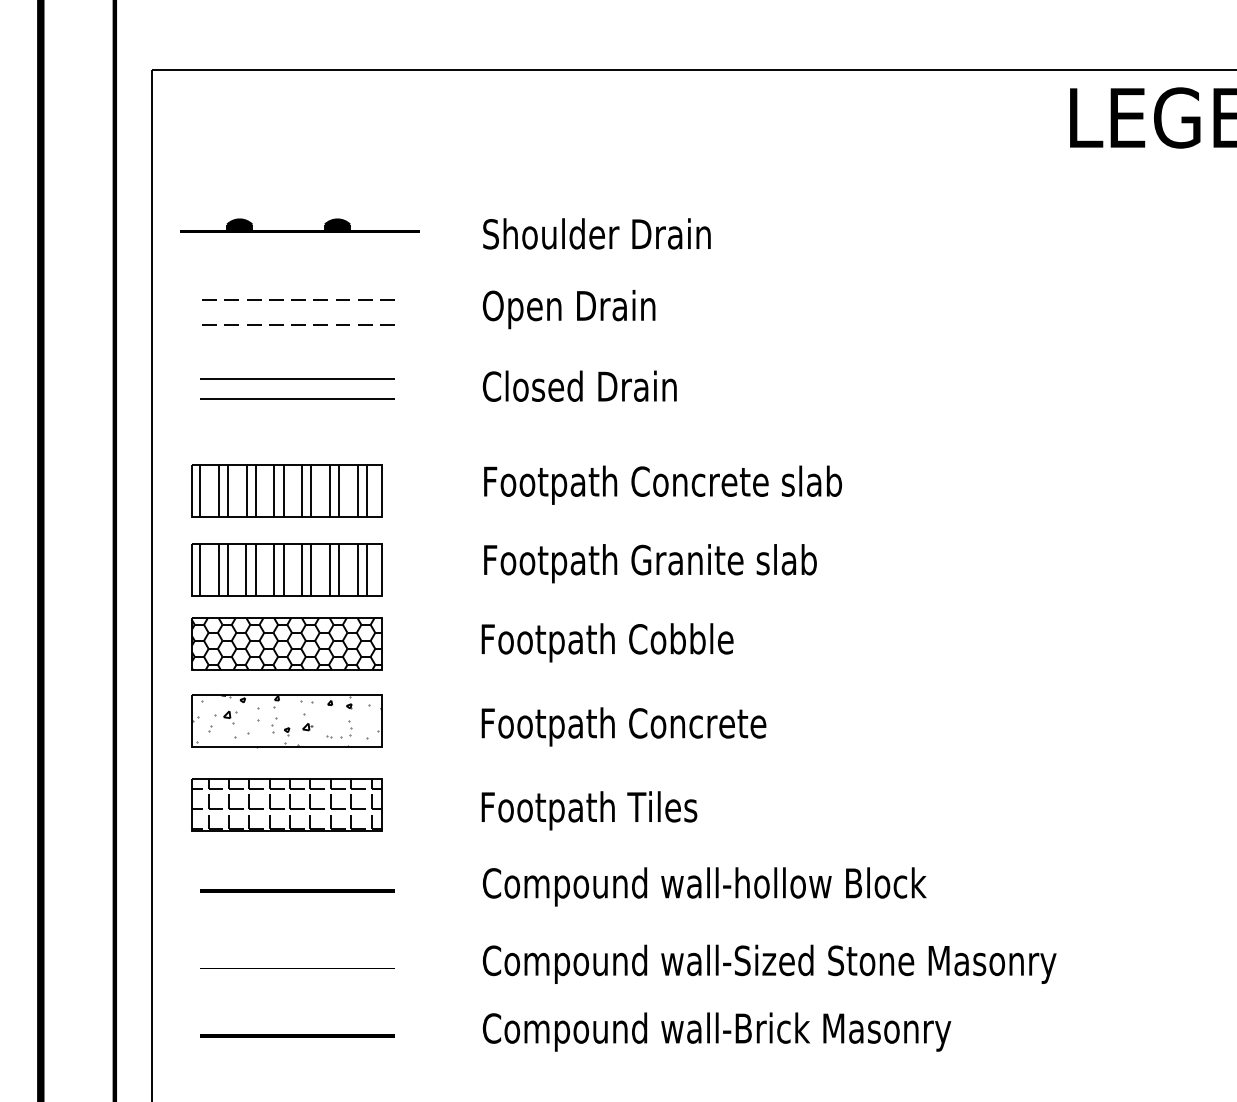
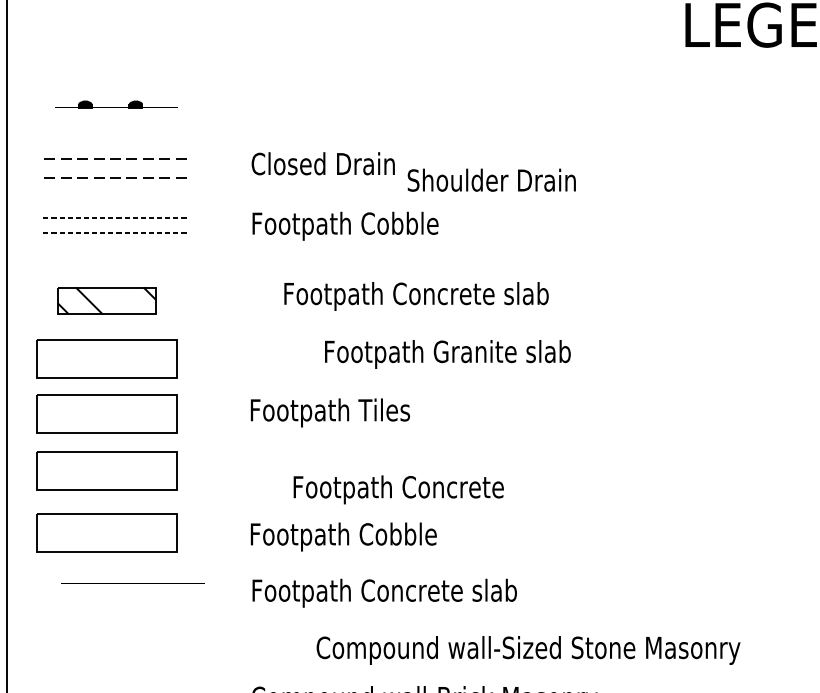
part: (299, 225) -> (116, 104), size x0.7
text: (596, 233) -> (491, 179), moved
text: (582, 309) -> (325, 166), Open Drain -> Closed Drain
line: (296, 378) -> (113, 217), solid -> dashed
text: (608, 389) -> (344, 225), Closed Drain -> Footpath Cobble
line: (296, 399) -> (113, 233), solid -> dashed
text: (662, 484) -> (416, 295), moved
part: (286, 490) -> (106, 300), size x0.7
text: (650, 563) -> (447, 354), moved
hatch: (283, 569) -> (104, 358), removed
text: (680, 638) -> (397, 409), Footpath Cobble -> Footpath Tiles
hatch: (286, 644) -> (106, 414), removed
hatch: (287, 721) -> (107, 471), removed
text: (623, 726) -> (398, 489), moved
hatch: (286, 804) -> (106, 532), removed
text: (680, 806) -> (397, 533), Footpath Tiles -> Footpath Cobble
text: (704, 886) -> (415, 592), Compound wall-hollow Block -> Footpath Concrete slab
line: (297, 890) -> (114, 595), removed
text: (769, 963) -> (528, 649), moved
line: (297, 968) -> (133, 583), moved

